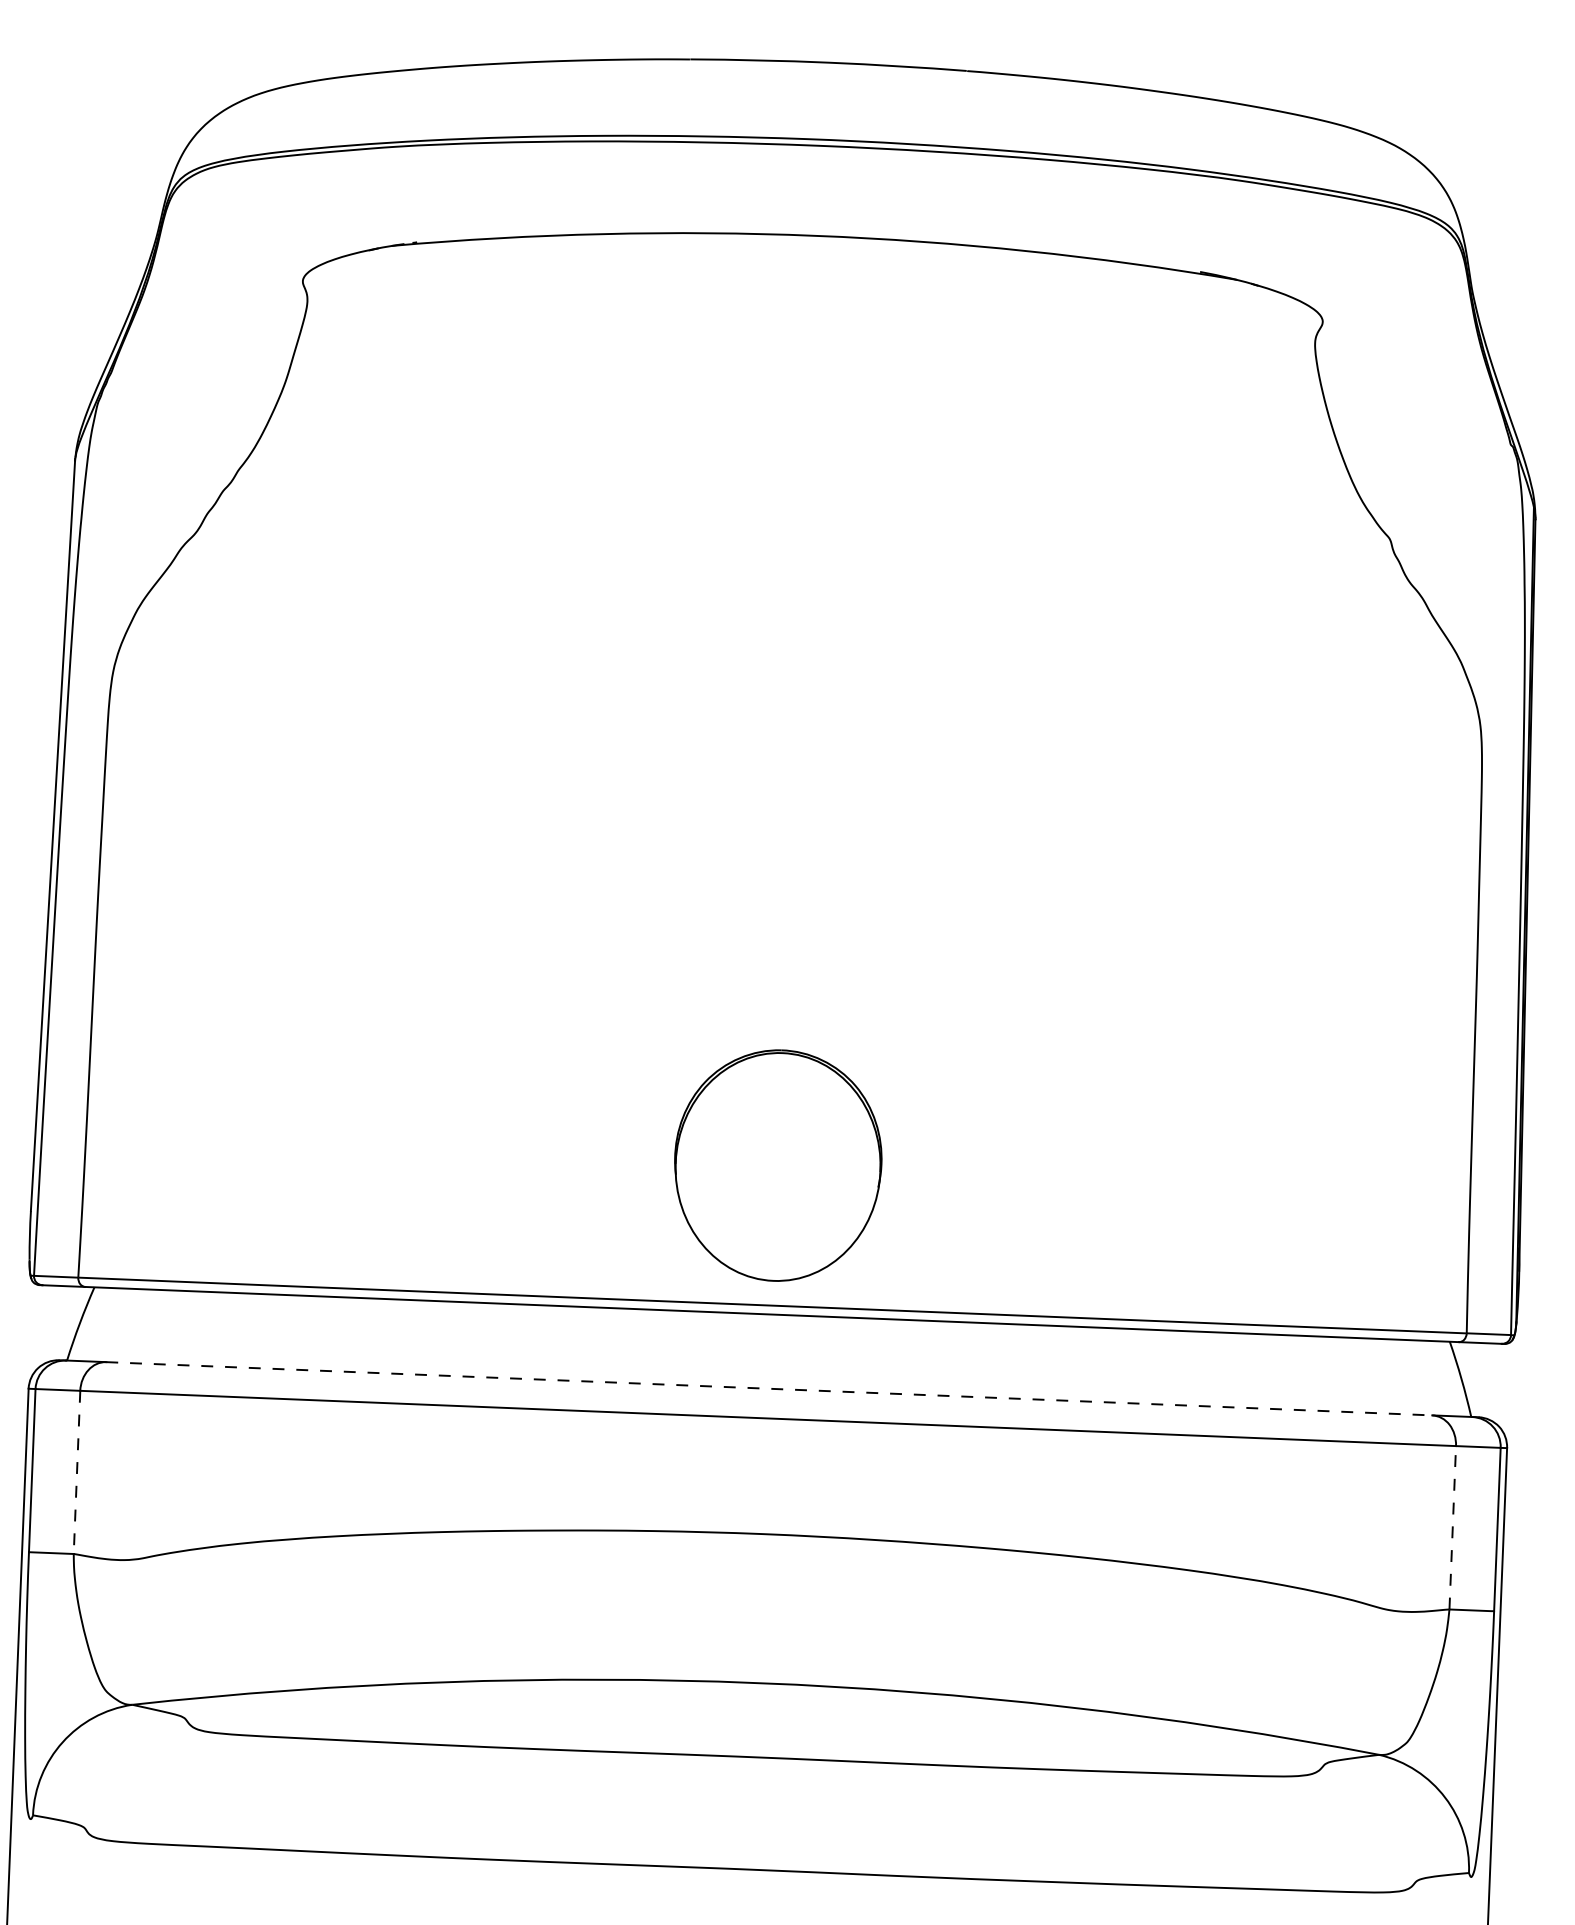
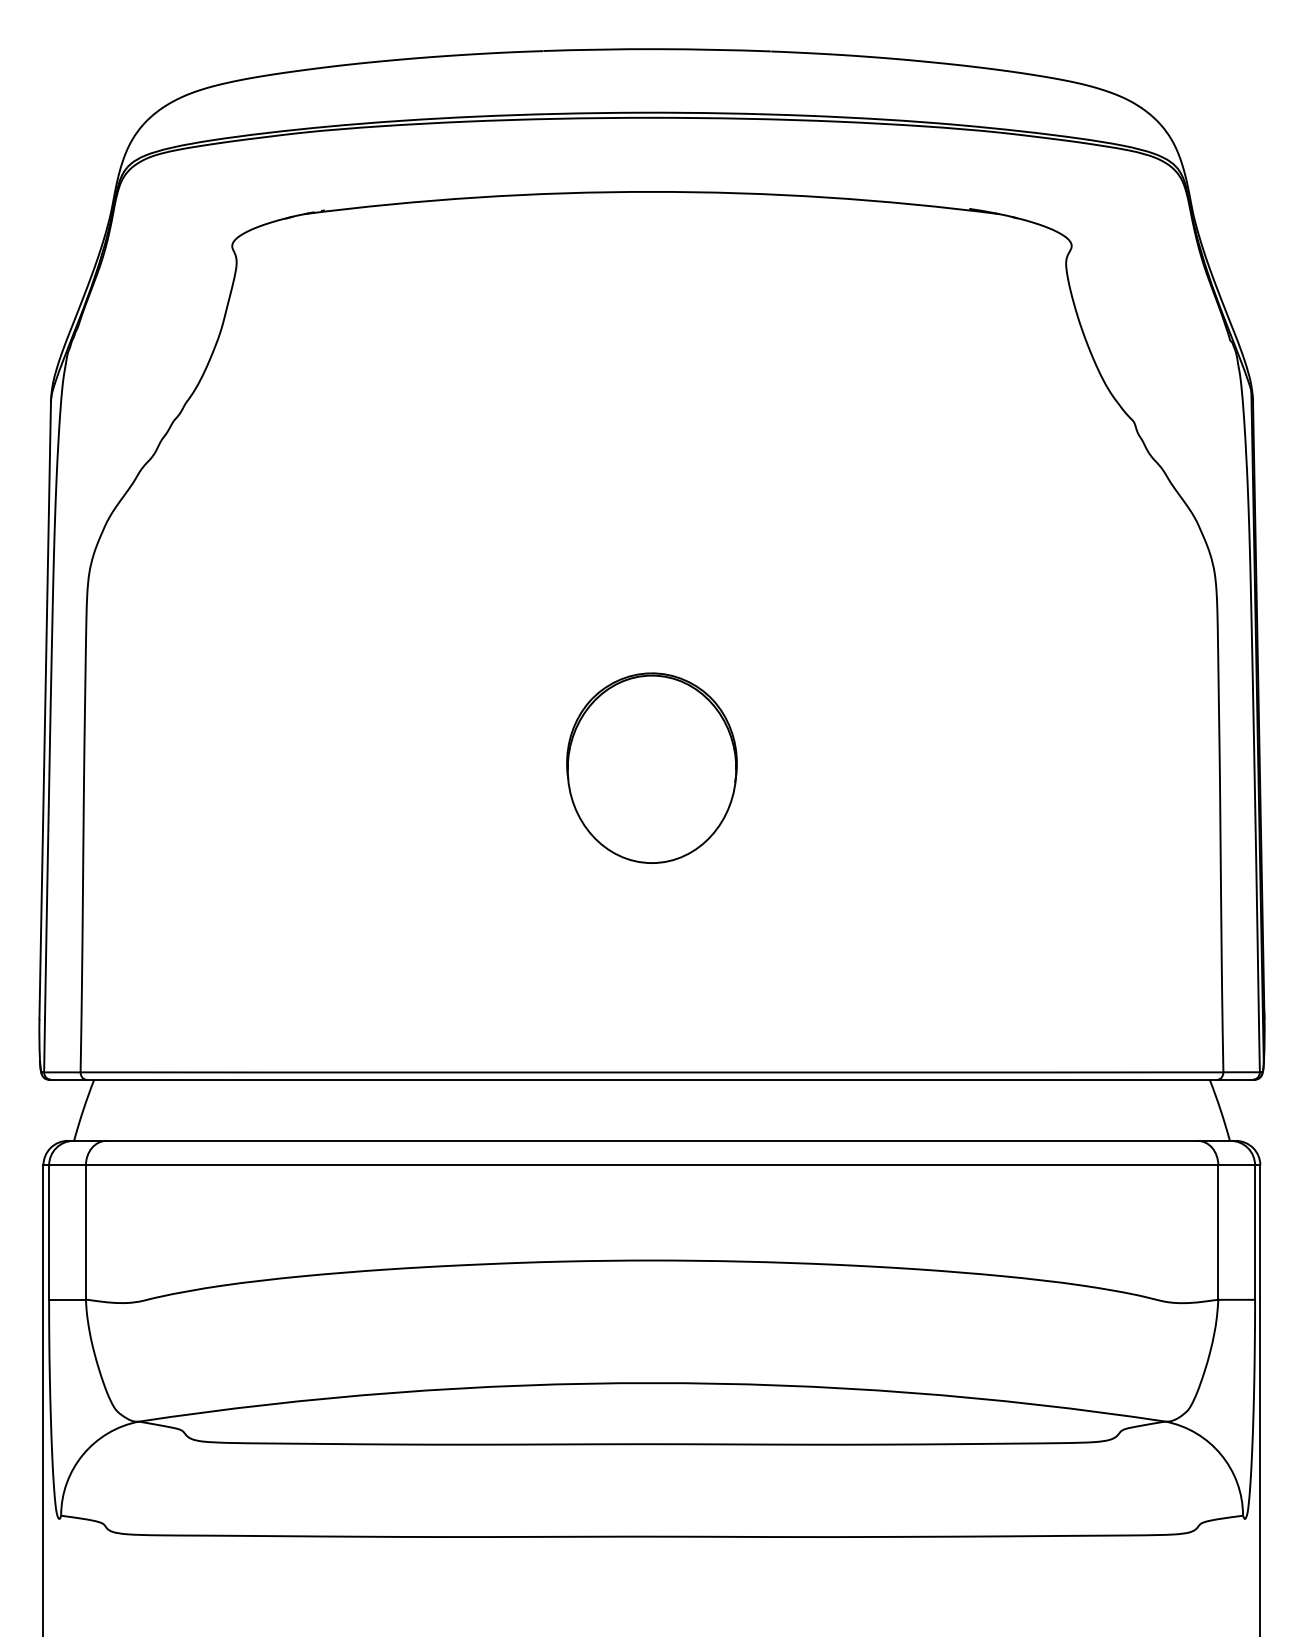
part: (777, 1164) -> (651, 767), moved
line: (769, 1388) -> (652, 1140), dashed -> solid
line: (76, 1472) -> (85, 1232), dashed -> solid
line: (1452, 1527) -> (1218, 1232), dashed -> solid

